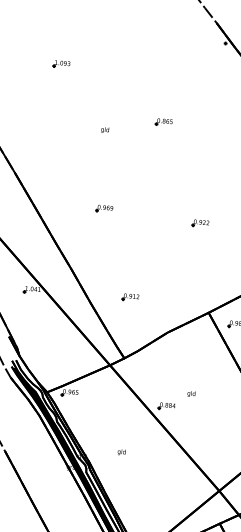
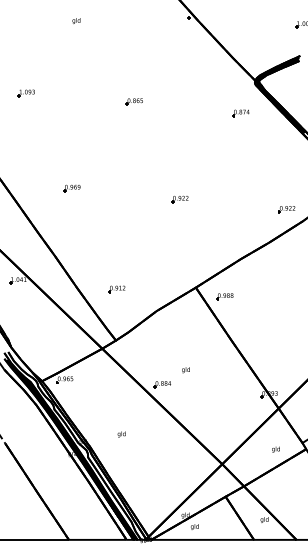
part: (60, 64) -> (25, 93), moved
text: (105, 129) -> (76, 20), moved
part: (104, 208) -> (71, 188), moved
part: (130, 297) -> (116, 289), moved

